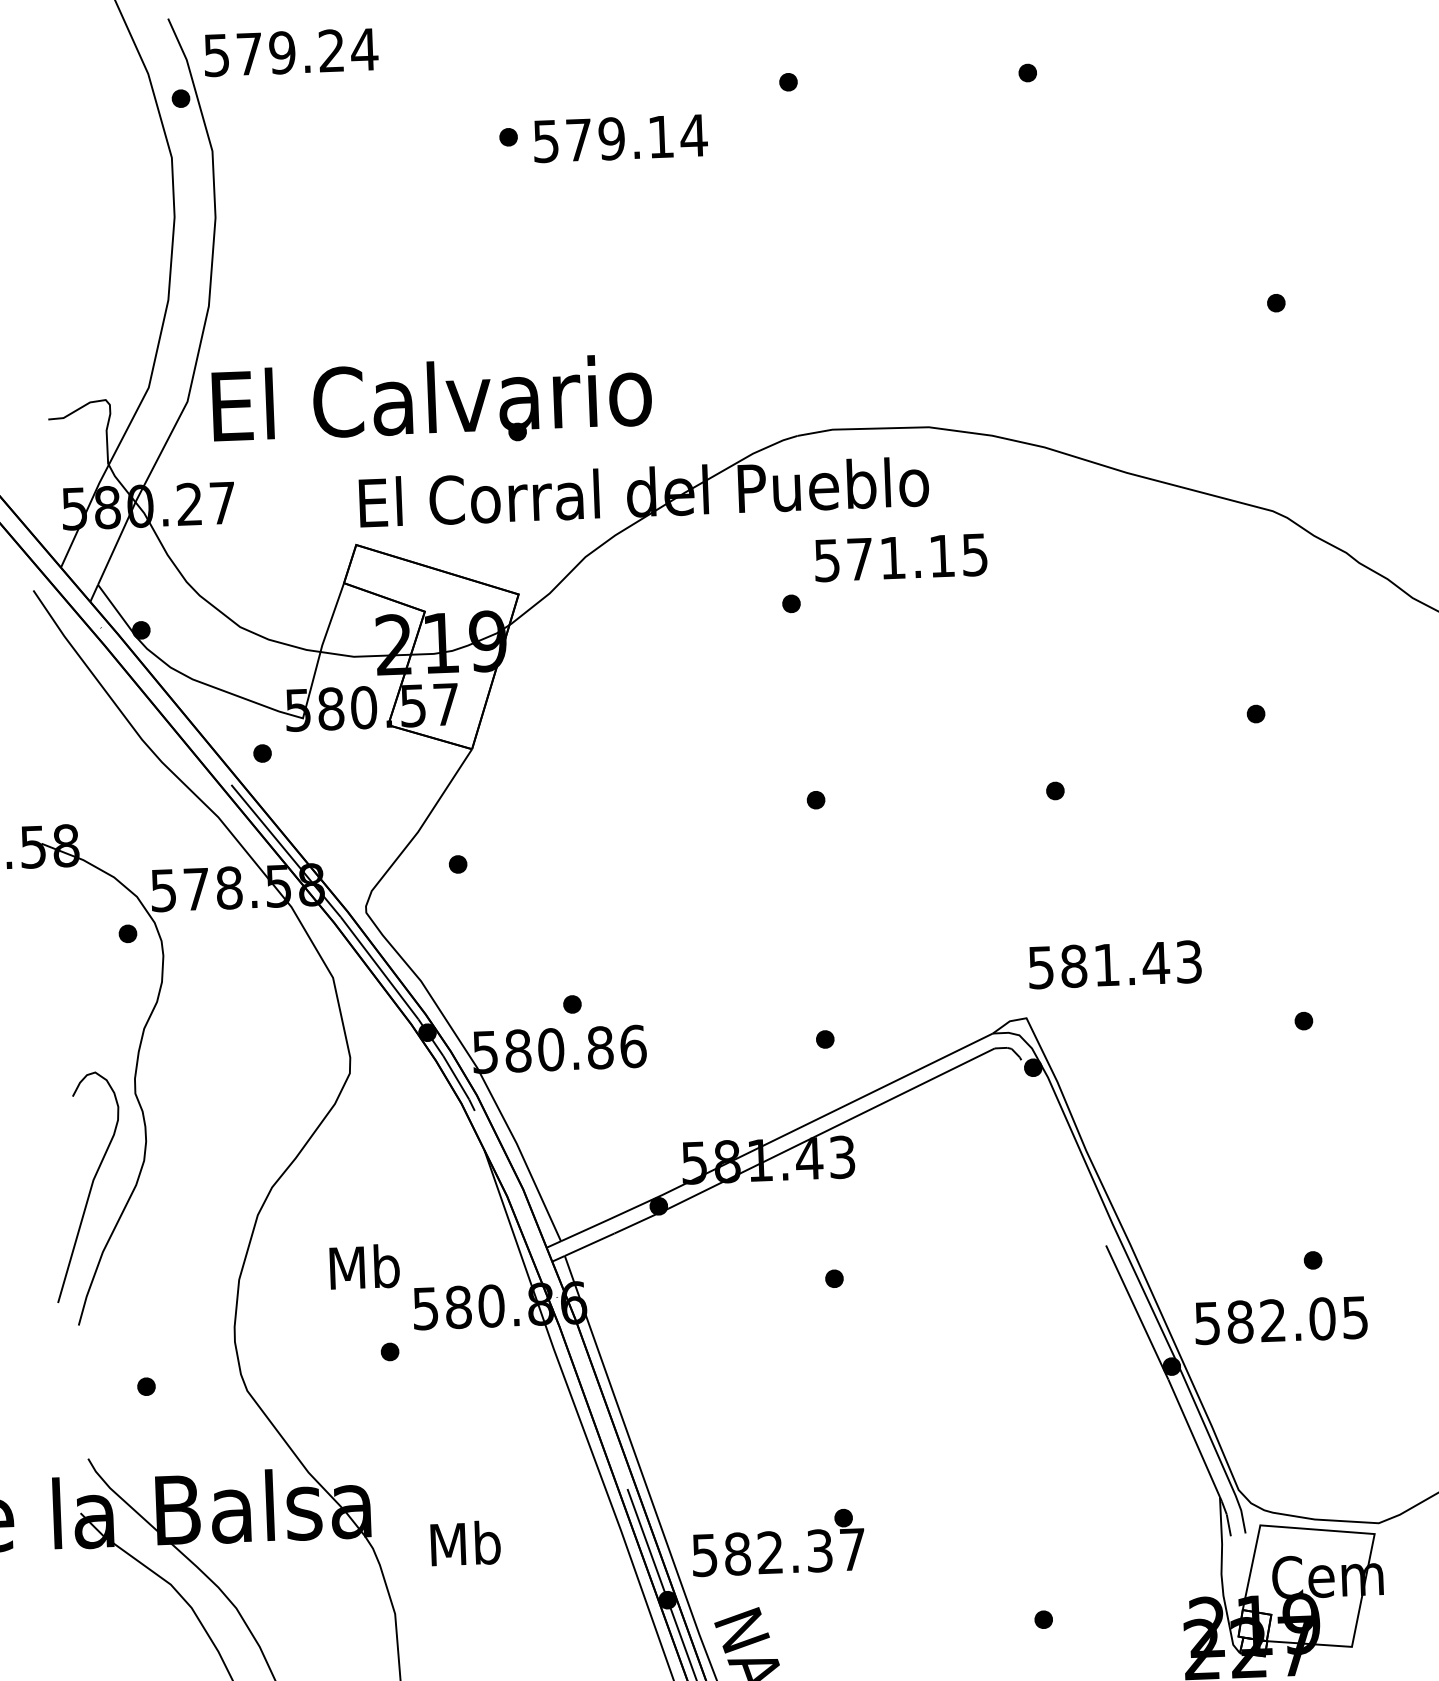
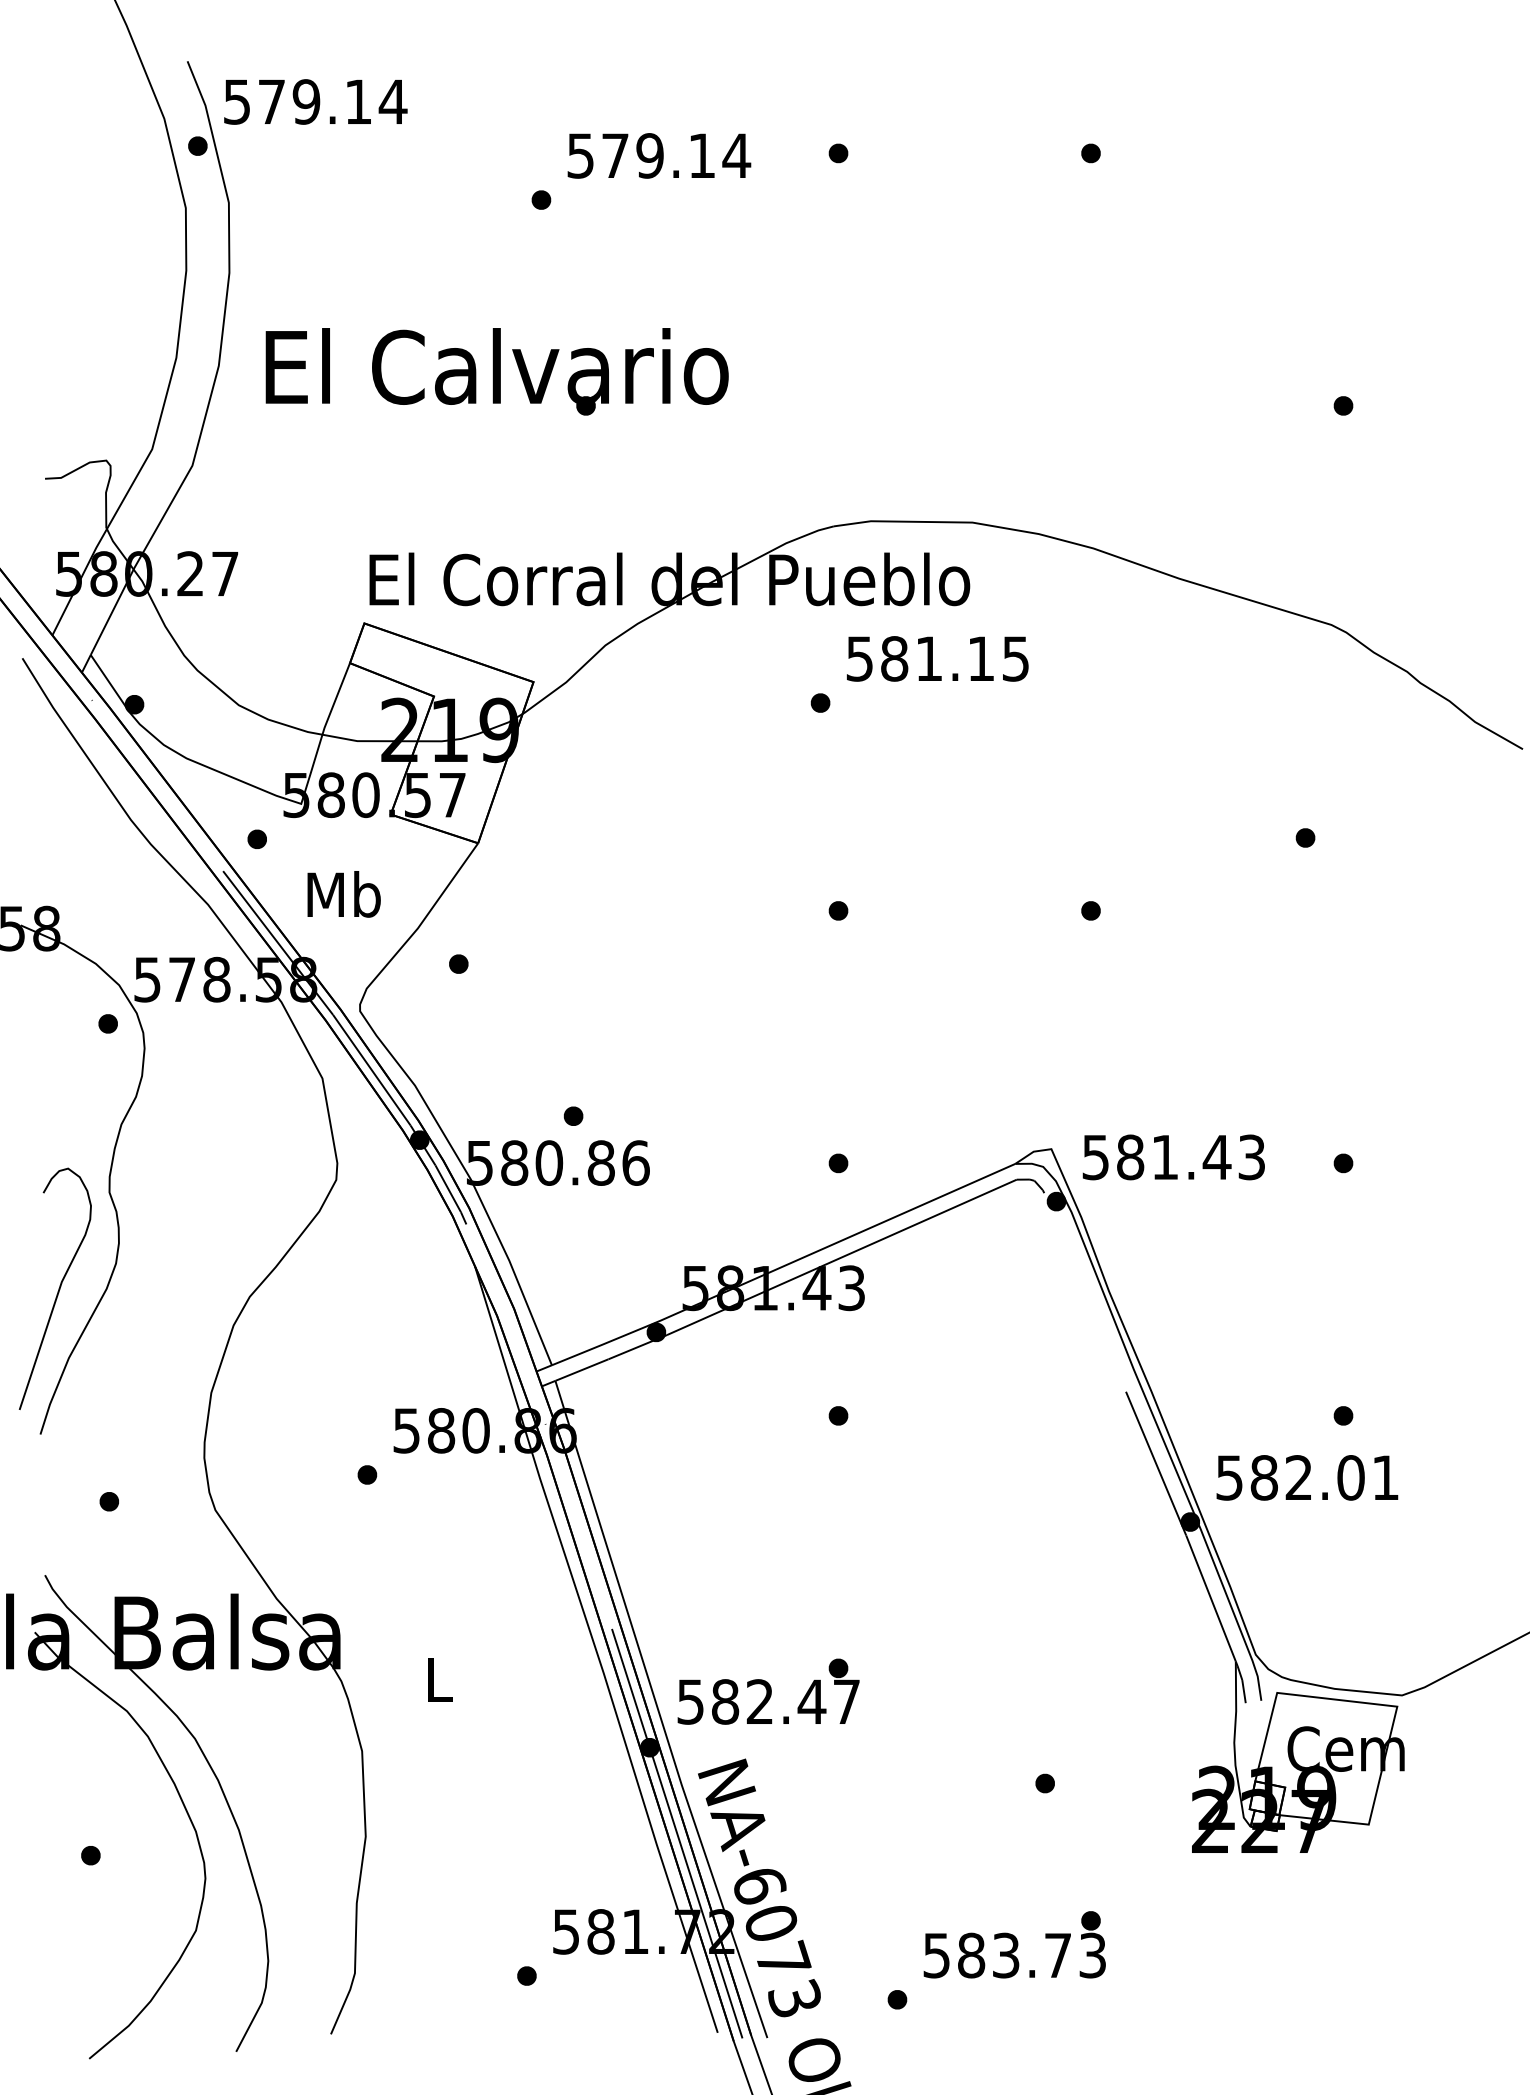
text: (330, 50) -> (357, 101), 579.24 -> 579.14
text: (620, 138) -> (659, 155), moved
text: (431, 402) -> (496, 371), moved
text: (859, 558) -> (894, 658), 571.15 -> 581.15
text: (1114, 964) -> (1173, 1157), moved
text: (364, 1267) -> (343, 894), moved
text: (1355, 1317) -> (1385, 1477), 582.05 -> 582.01
text: (464, 1543) -> (438, 1679), Mb -> L
text: (819, 1550) -> (811, 1701), 582.37 -> 582.47

